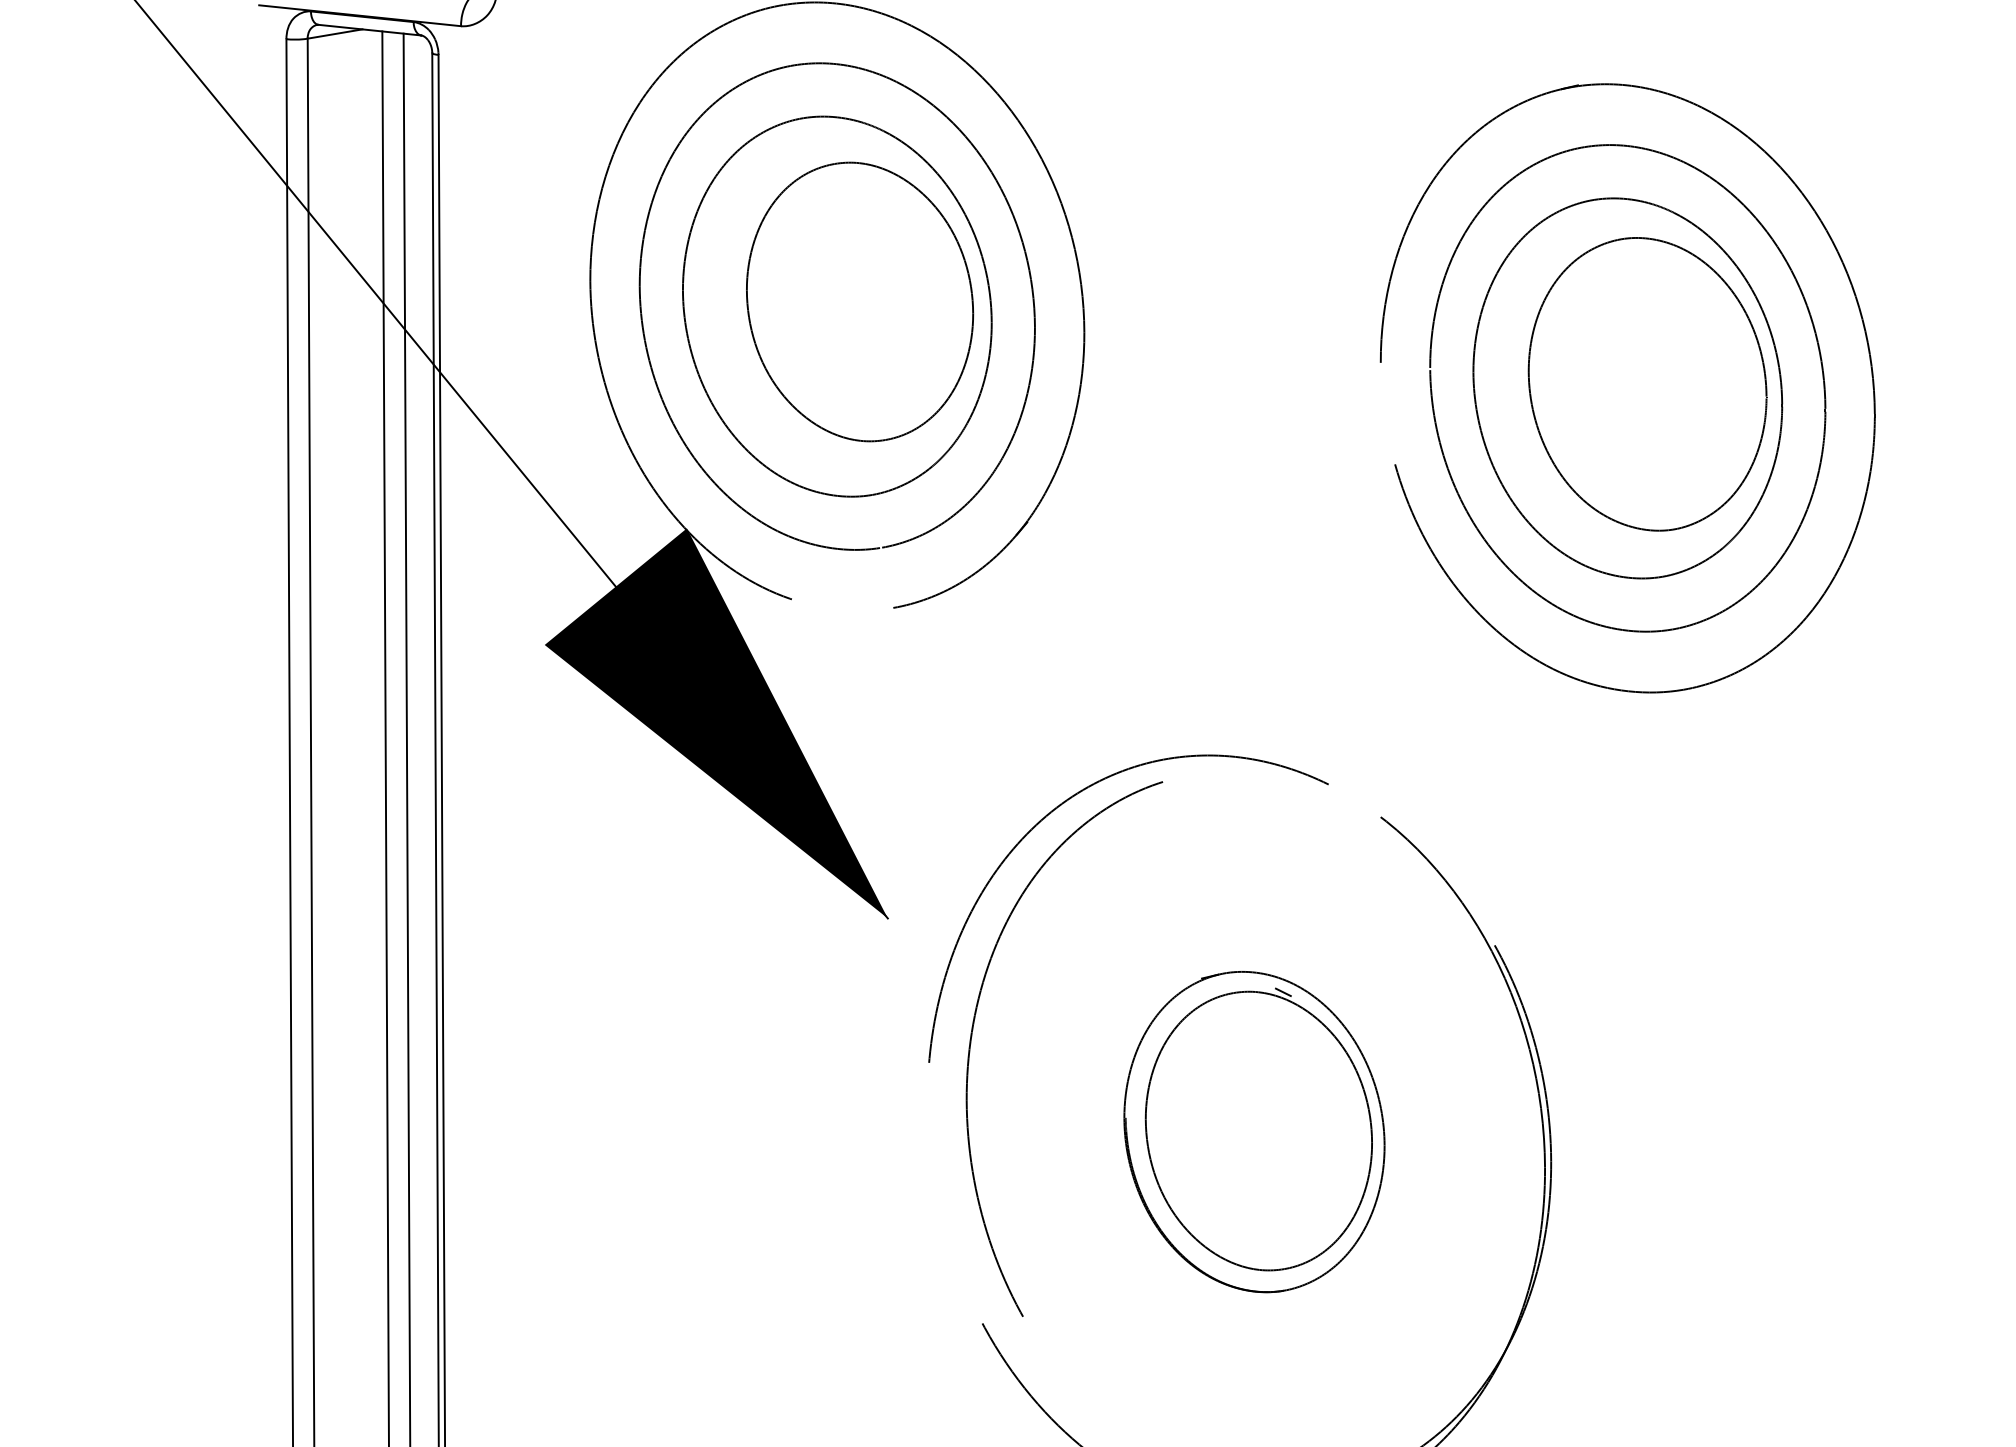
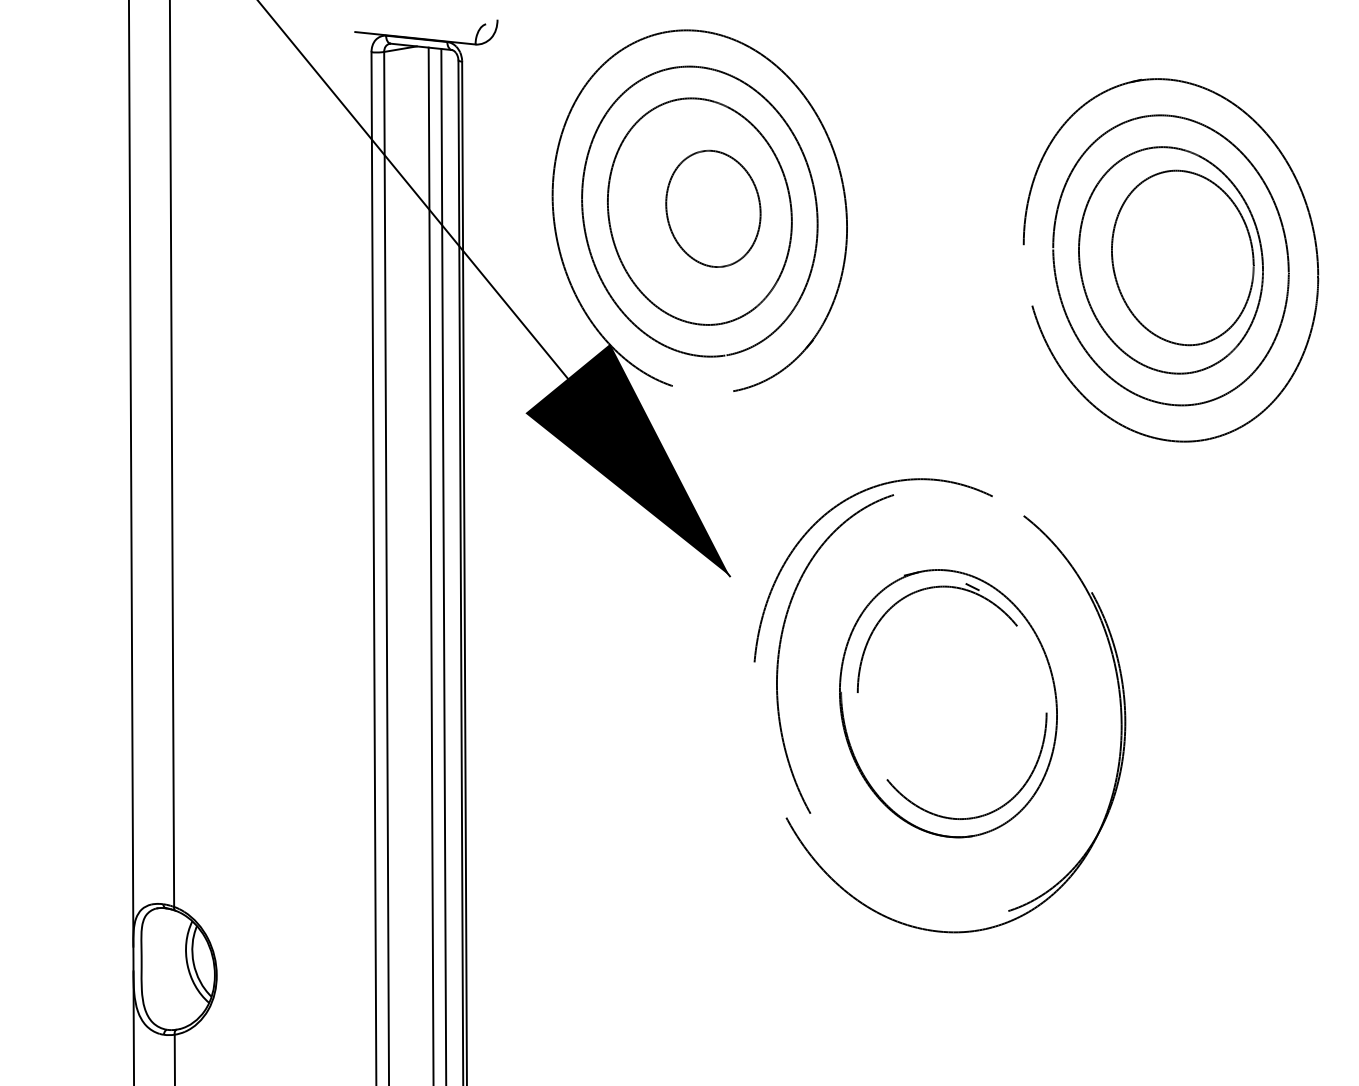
part: (860, 301) -> (713, 208), size x0.7
part: (1254, 1131) -> (948, 703), size x1.4

